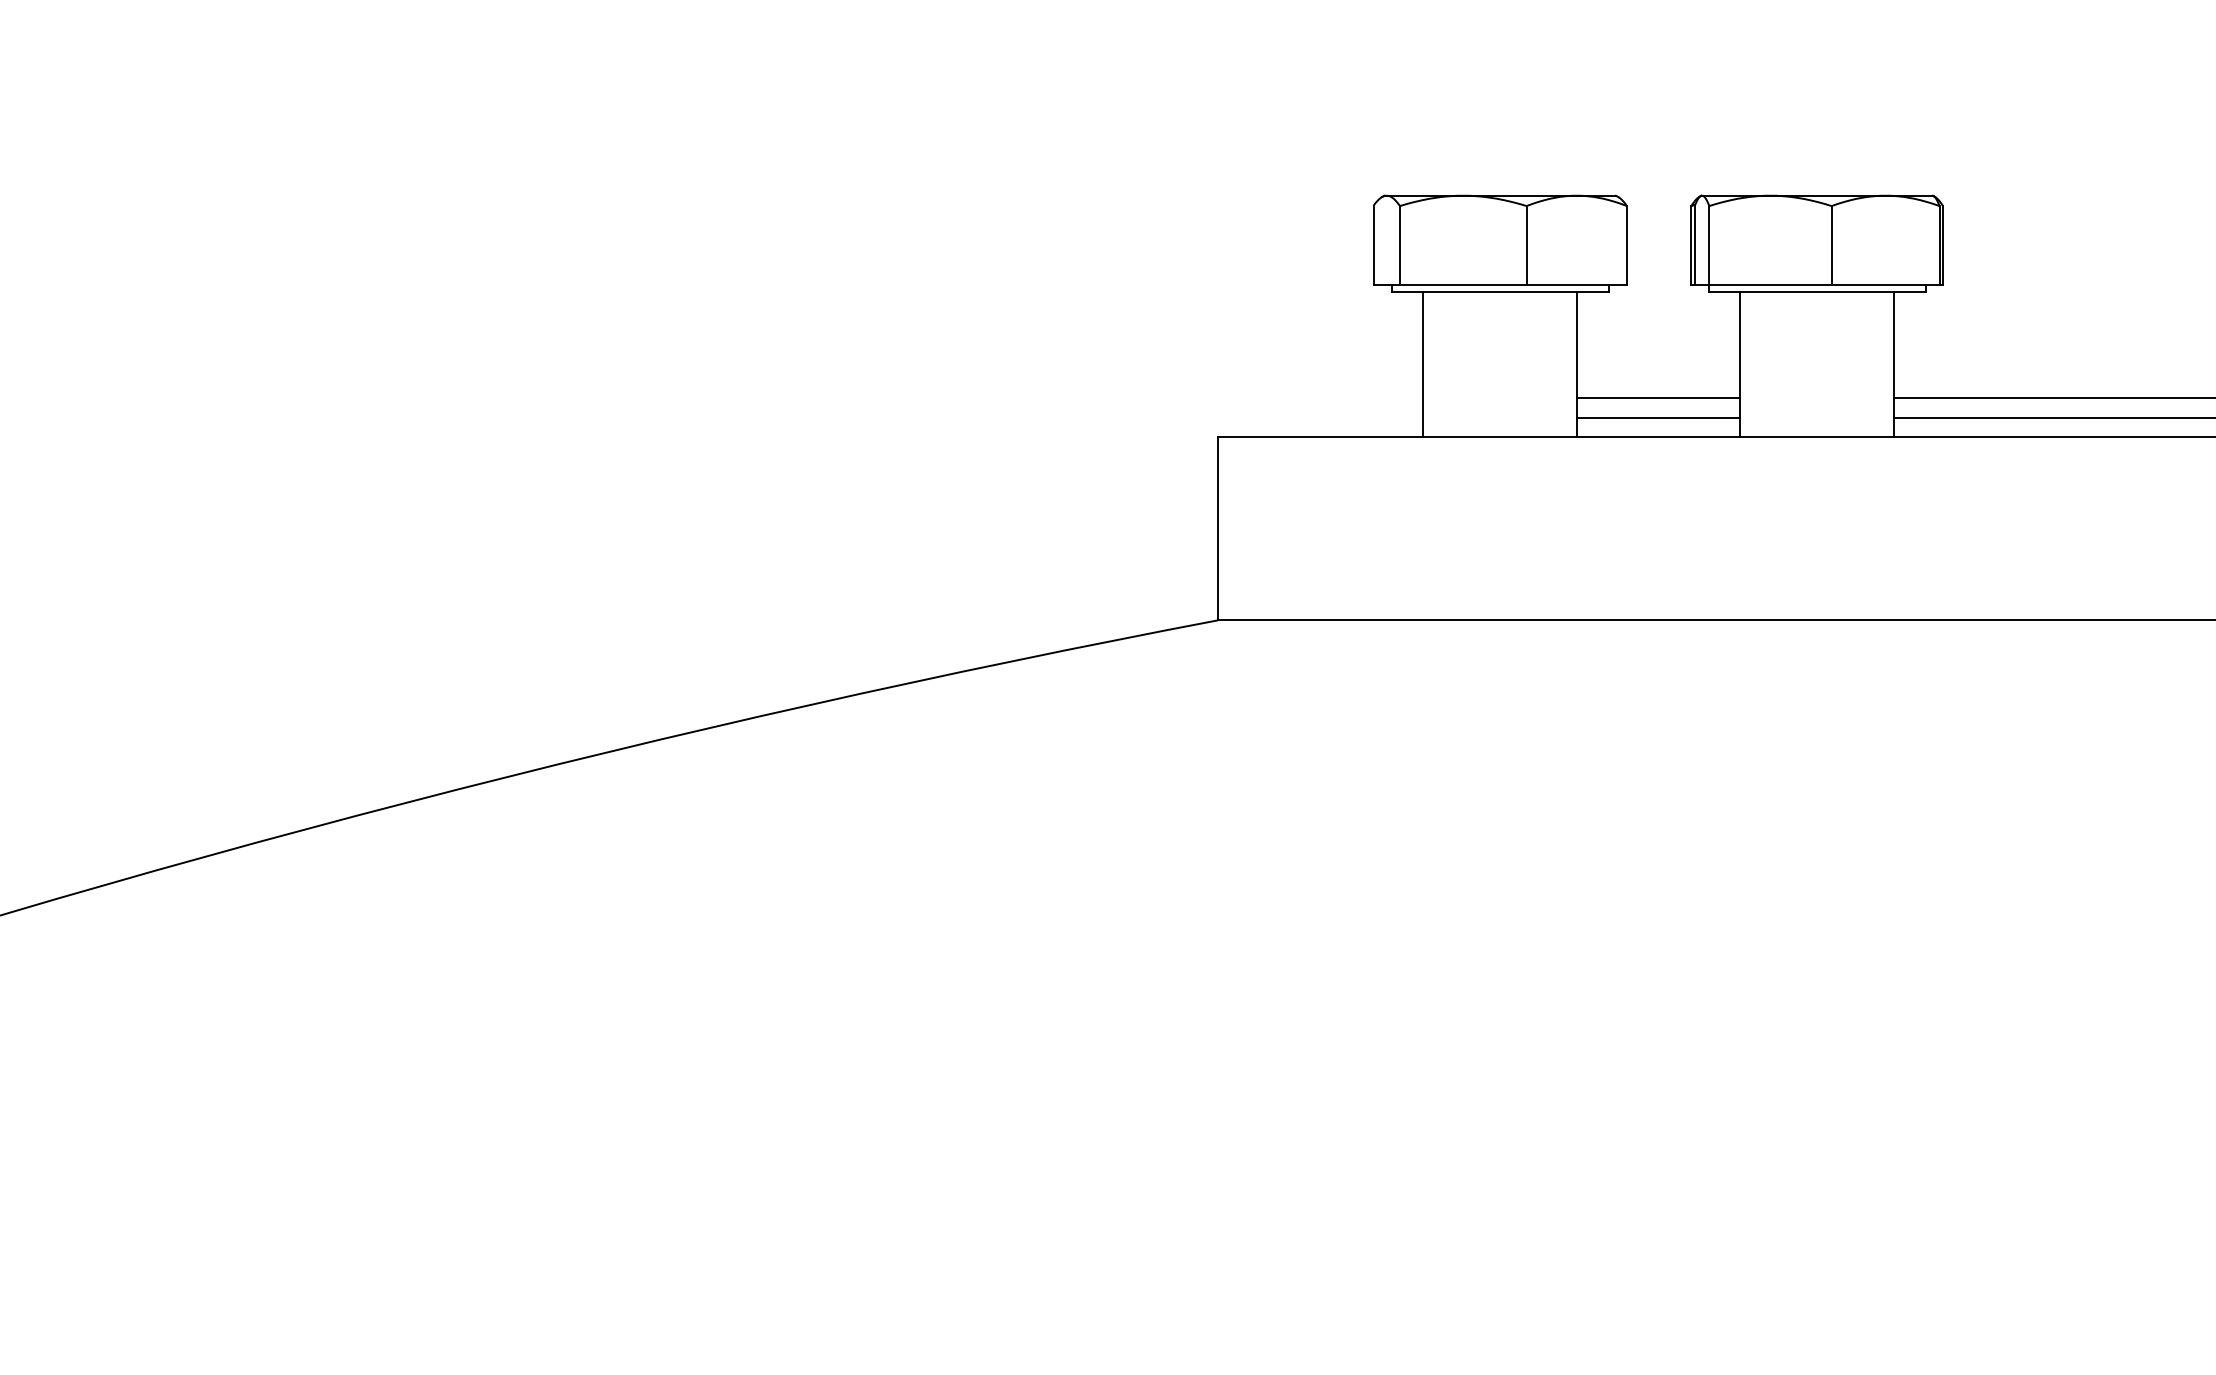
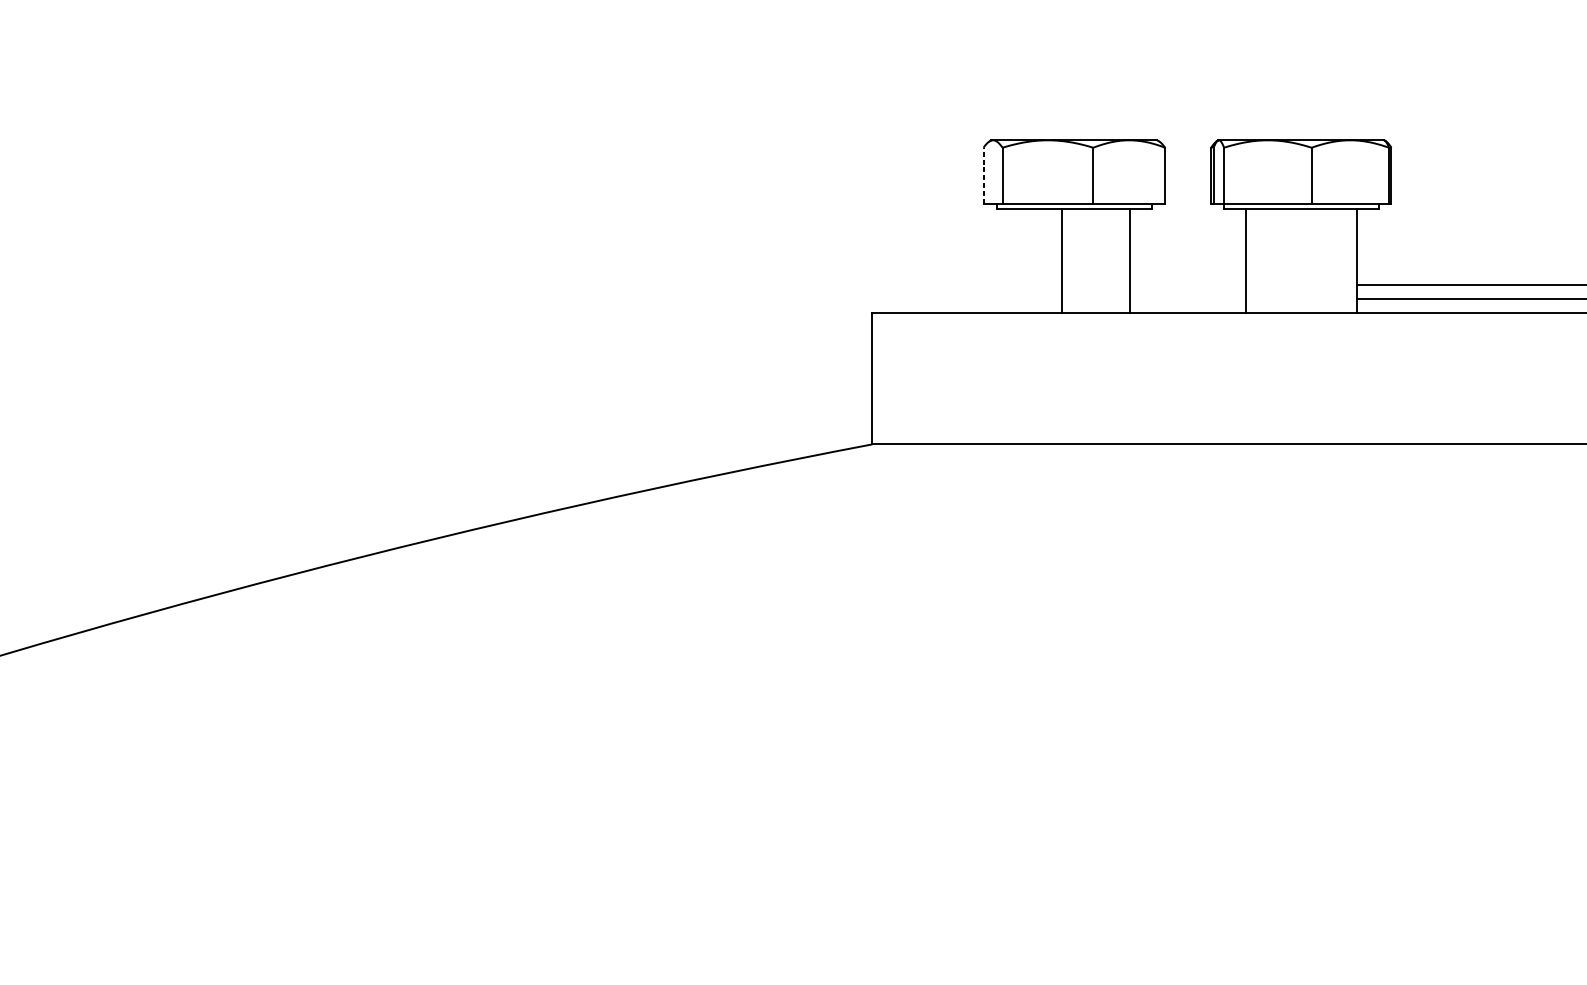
line: (1373, 244) -> (983, 175), solid -> dashed
line: (1422, 364) -> (1061, 261), moved
line: (1658, 398) -> (1187, 285), removed
line: (1658, 417) -> (1187, 299), removed

